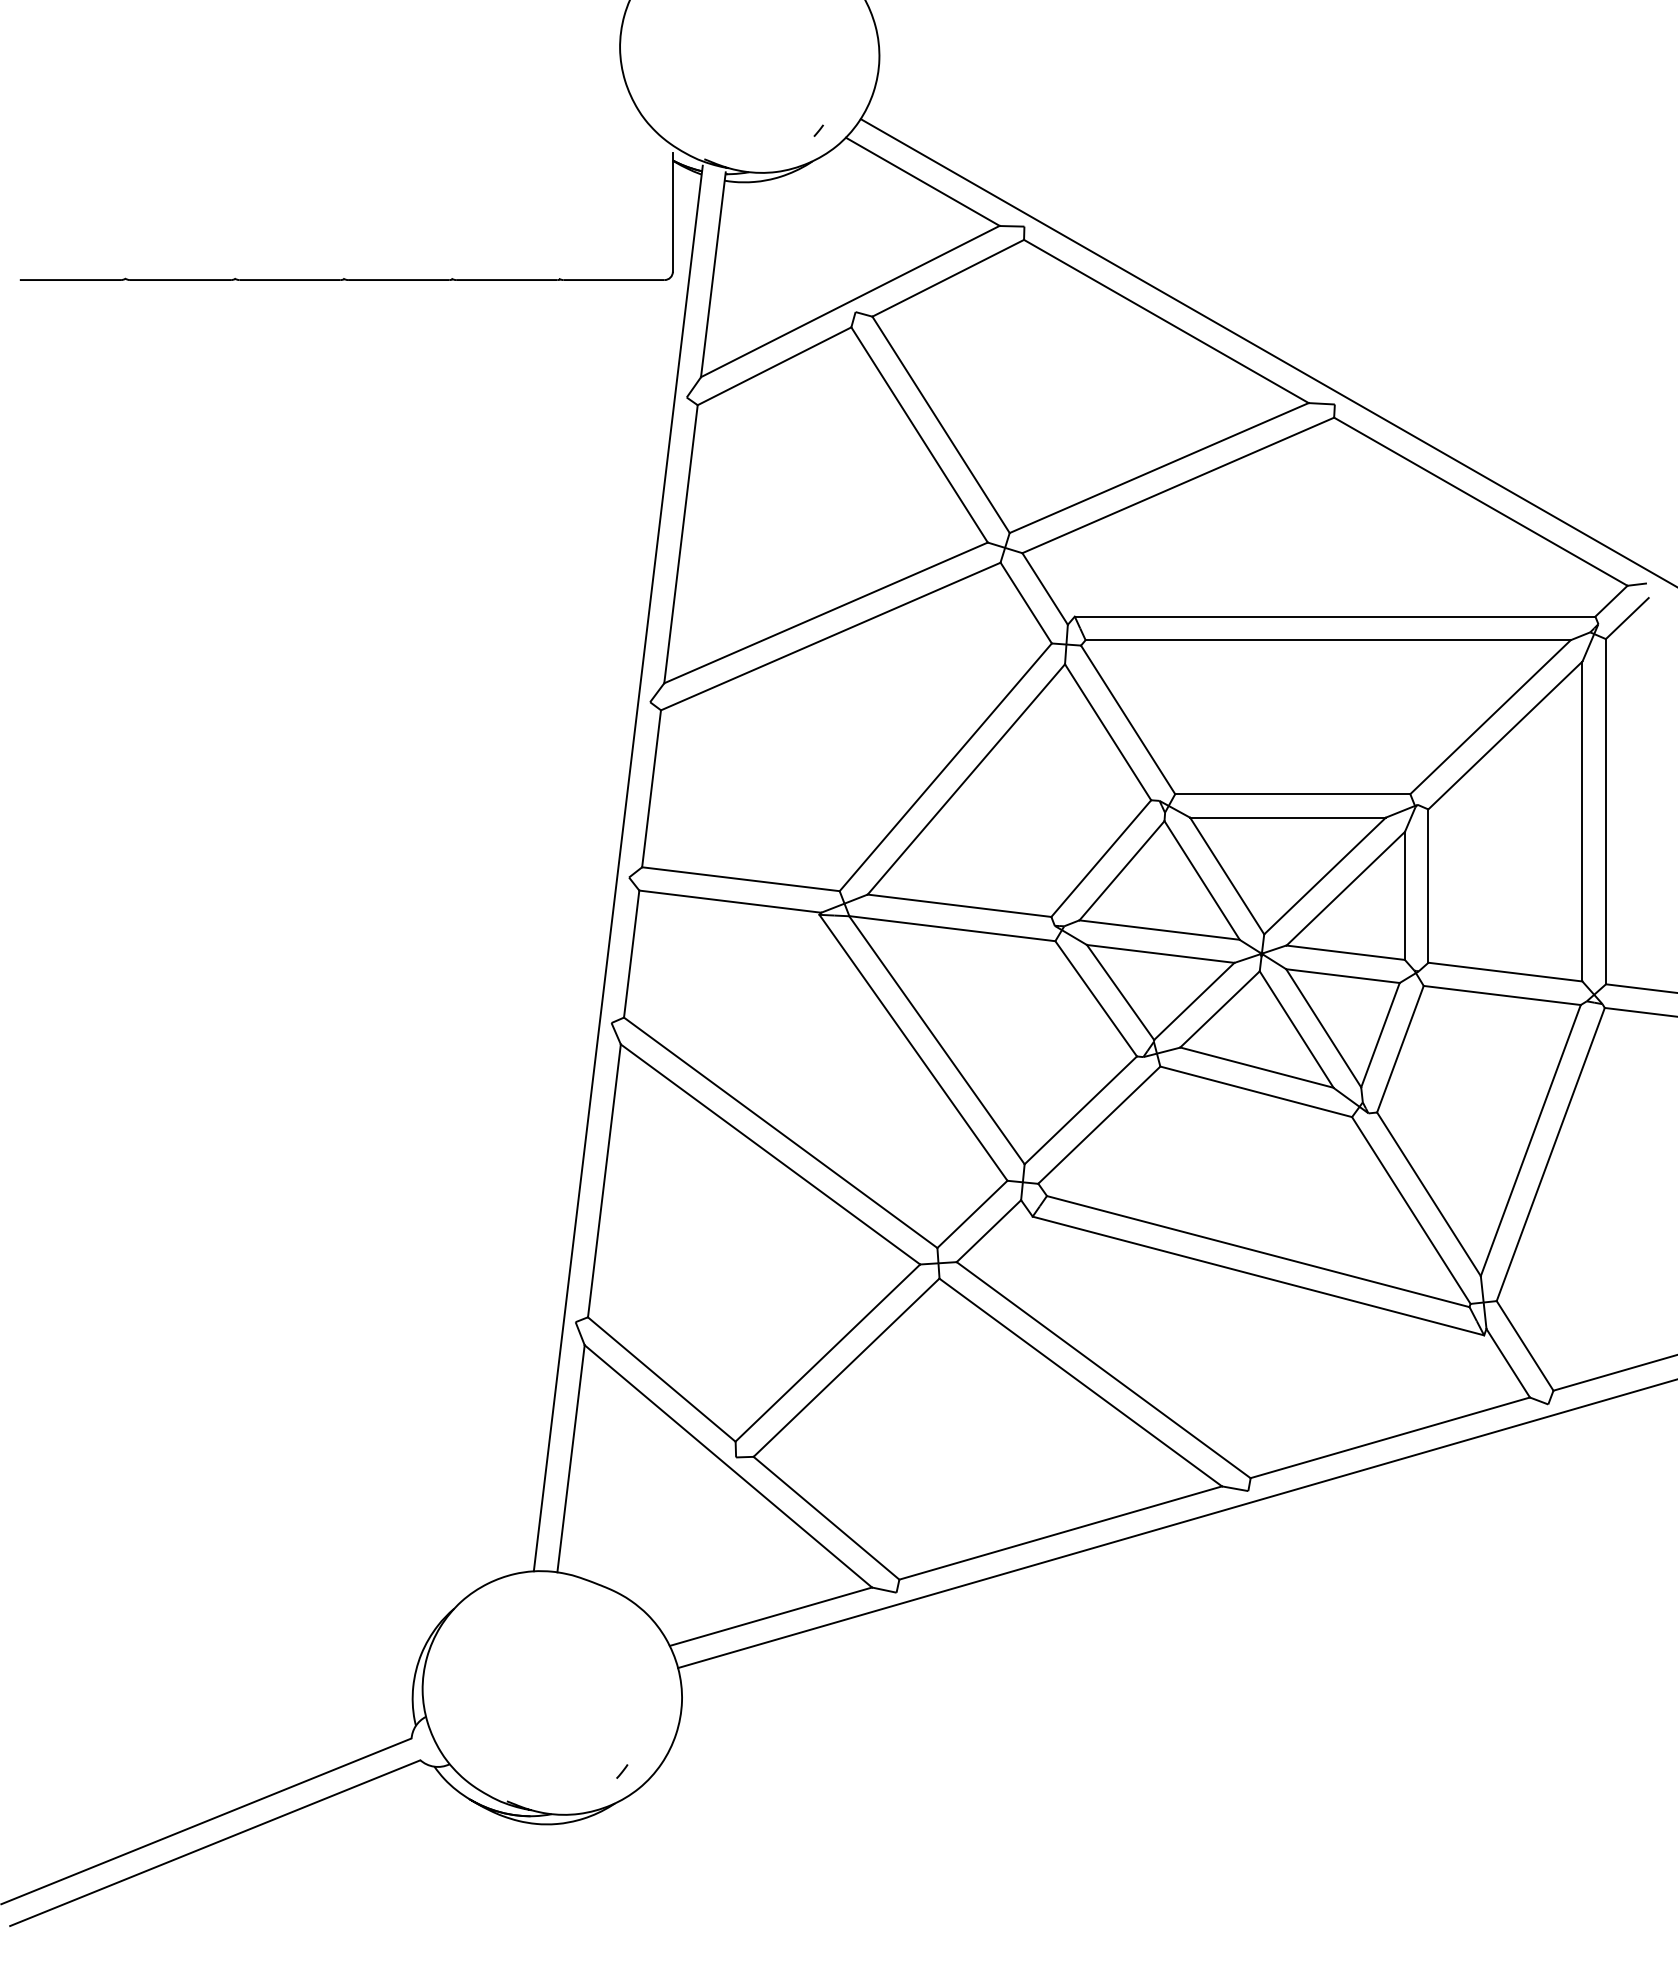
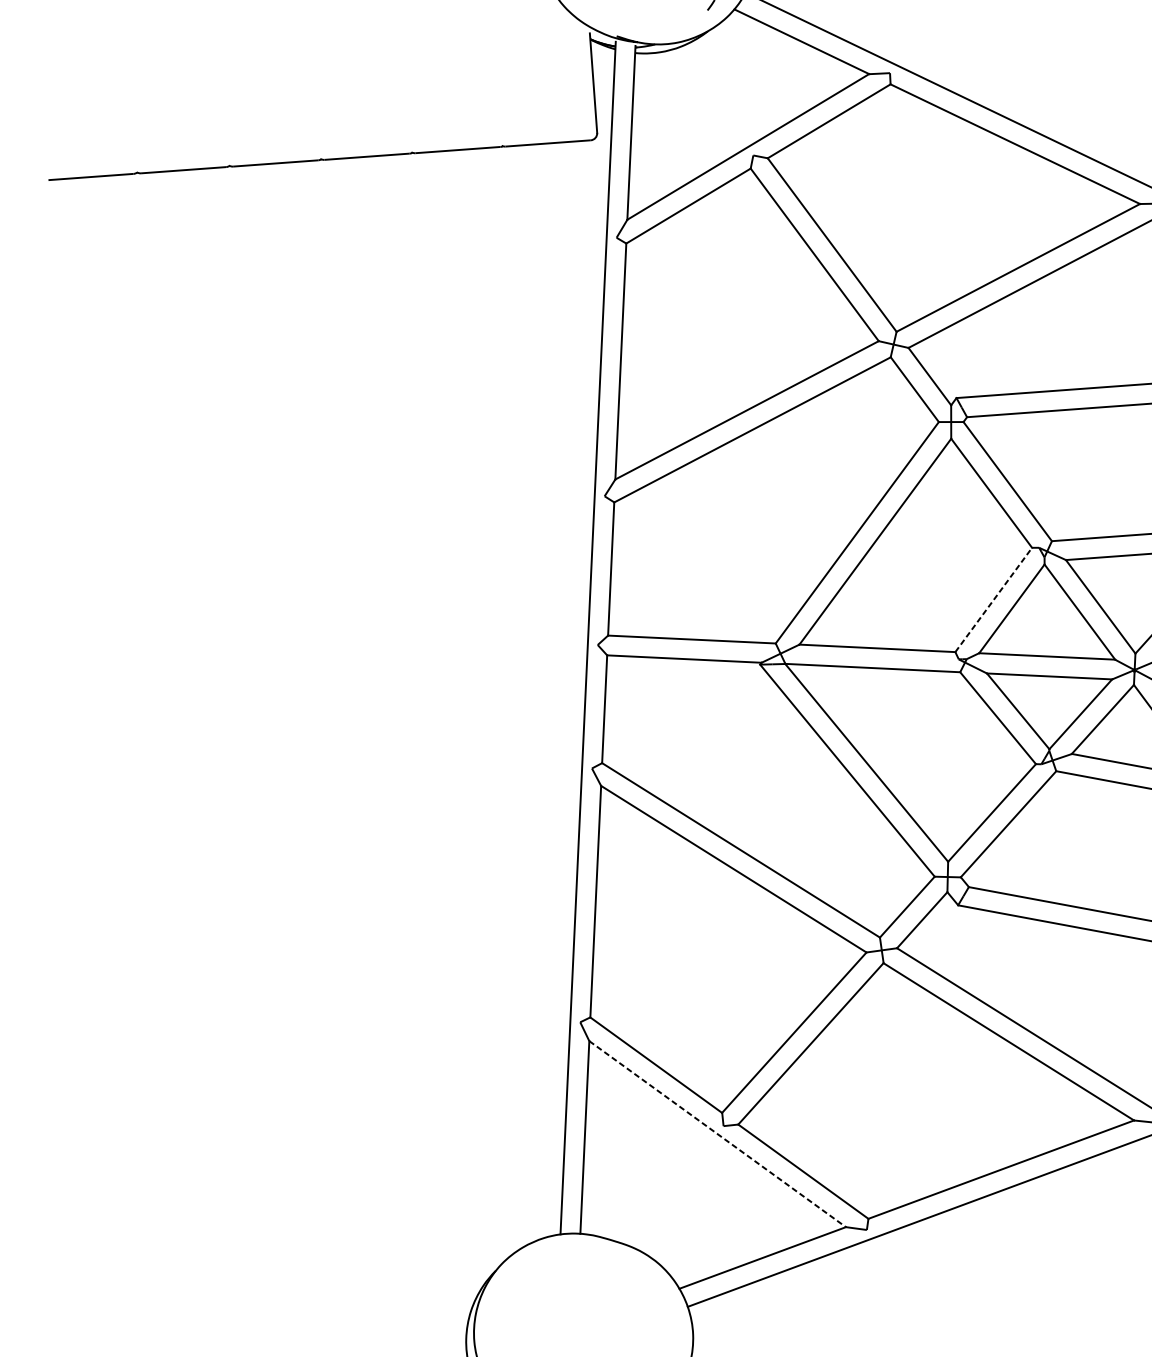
line: (1101, 858) -> (993, 599), solid -> dashed
line: (728, 1466) -> (717, 1134), solid -> dashed

